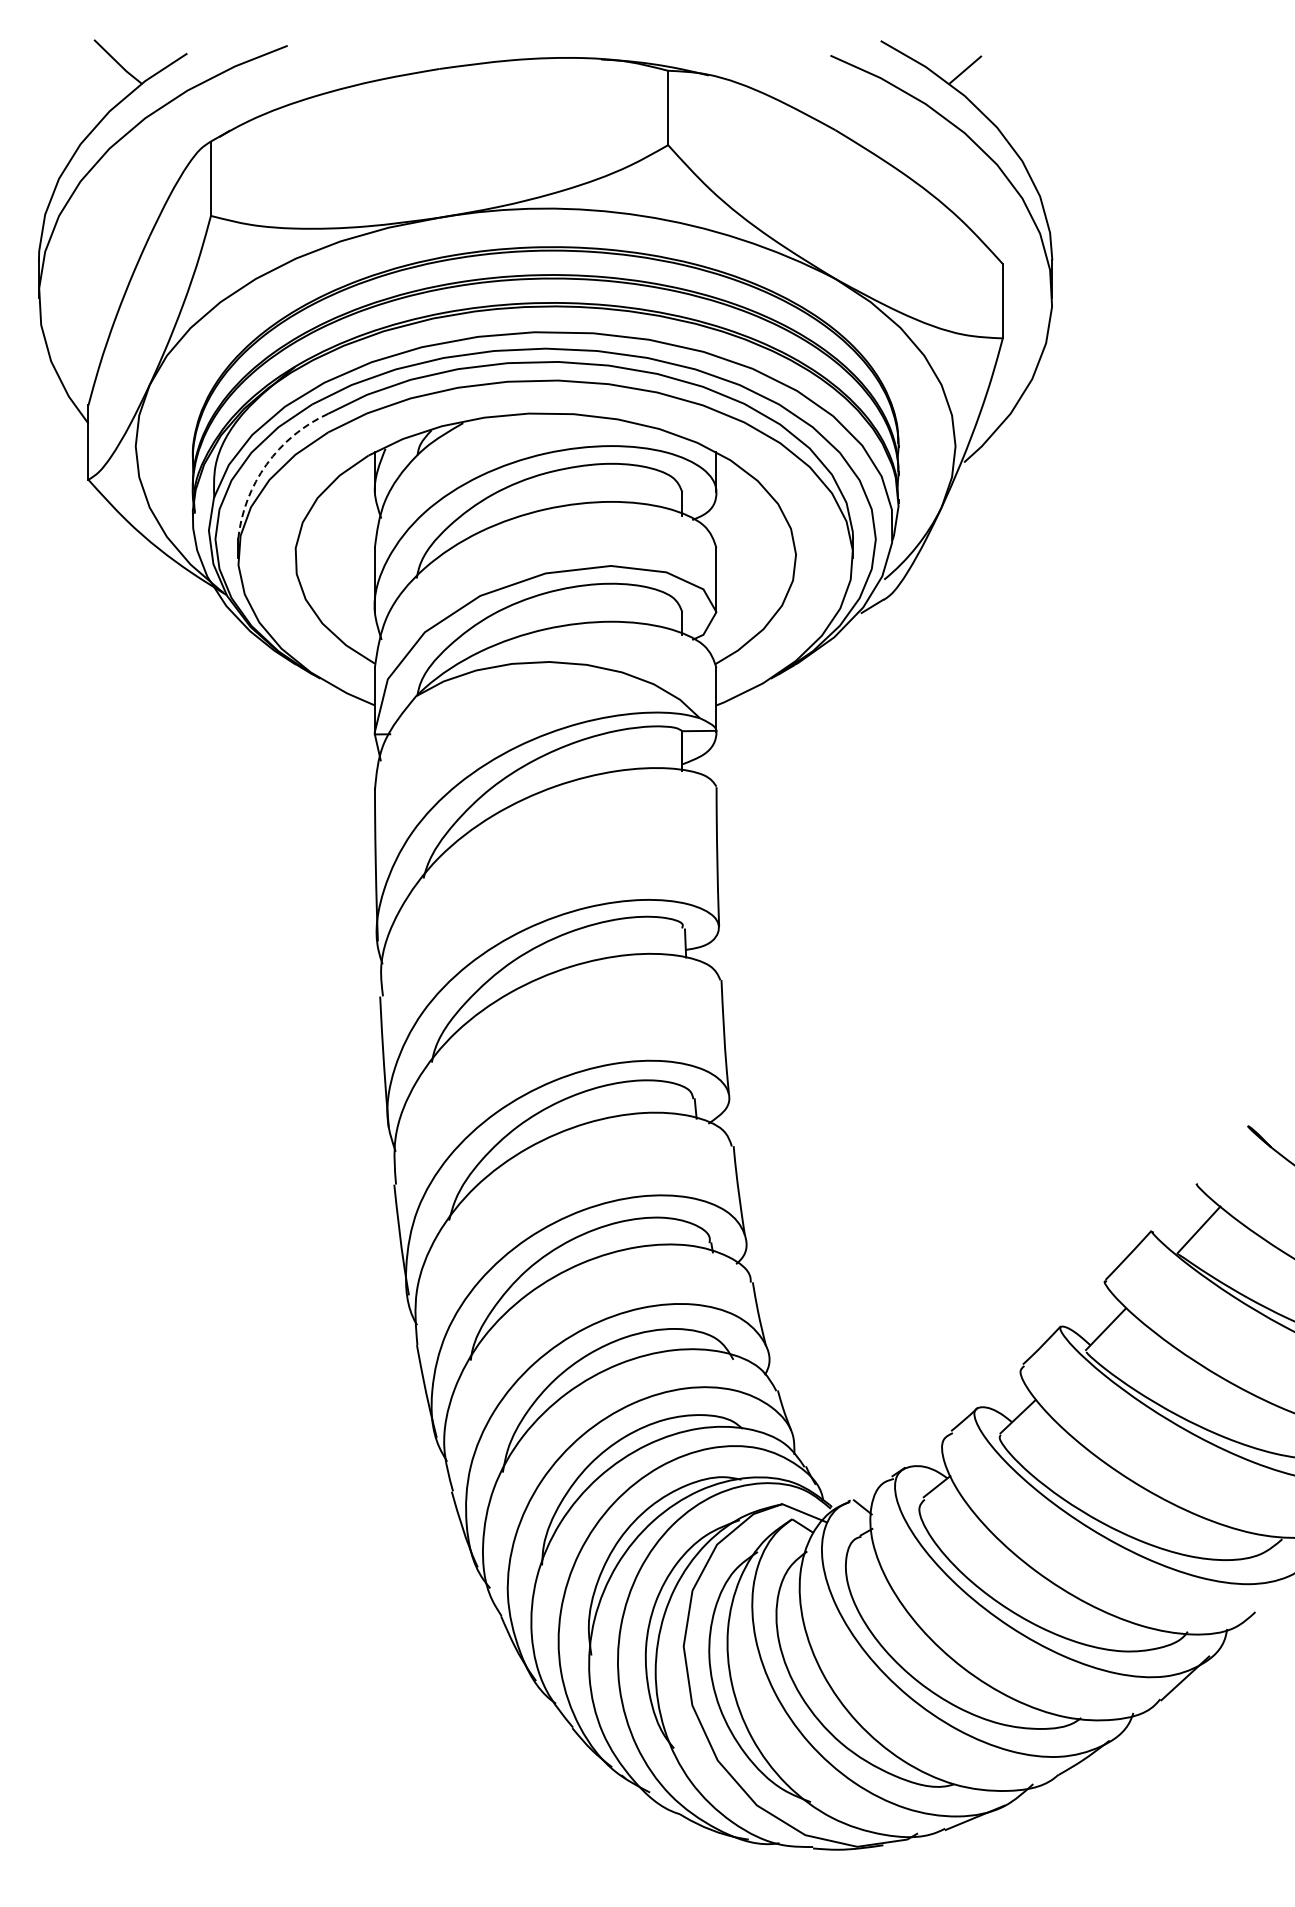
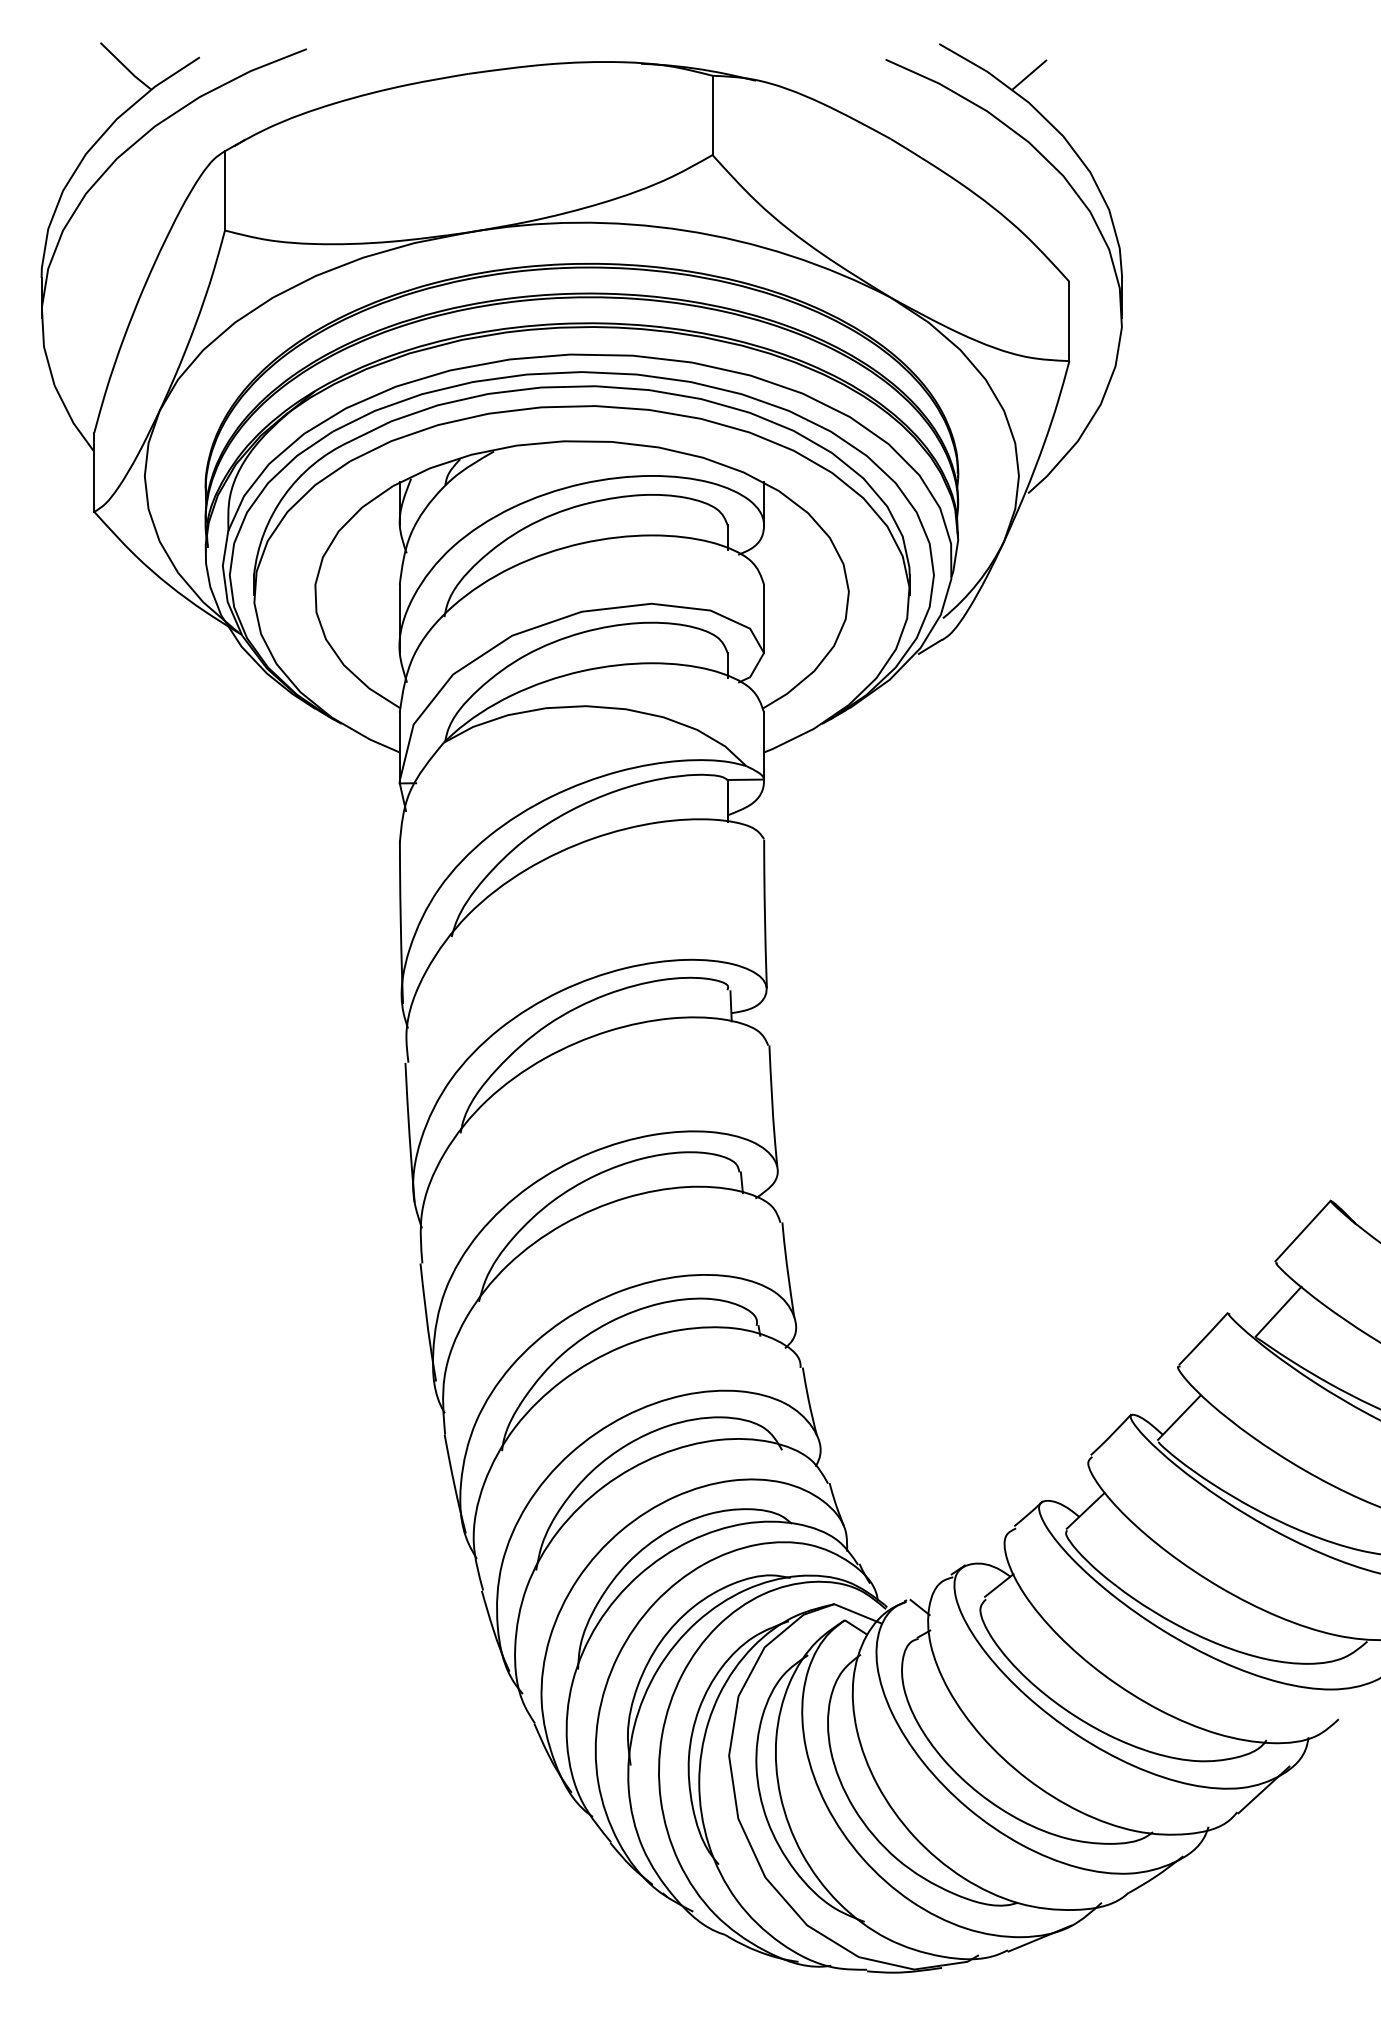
arc: (266, 464) -> (284, 495), dashed -> solid
line: (1221, 1153) -> (1302, 1230), added

